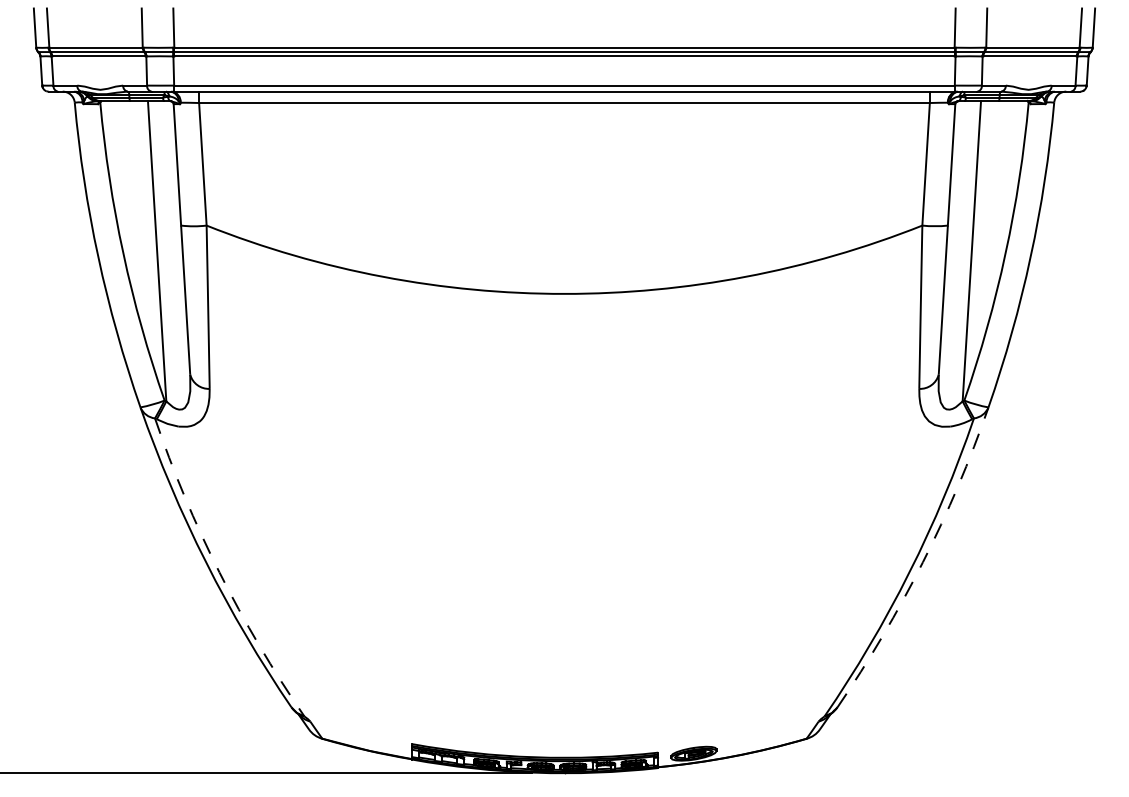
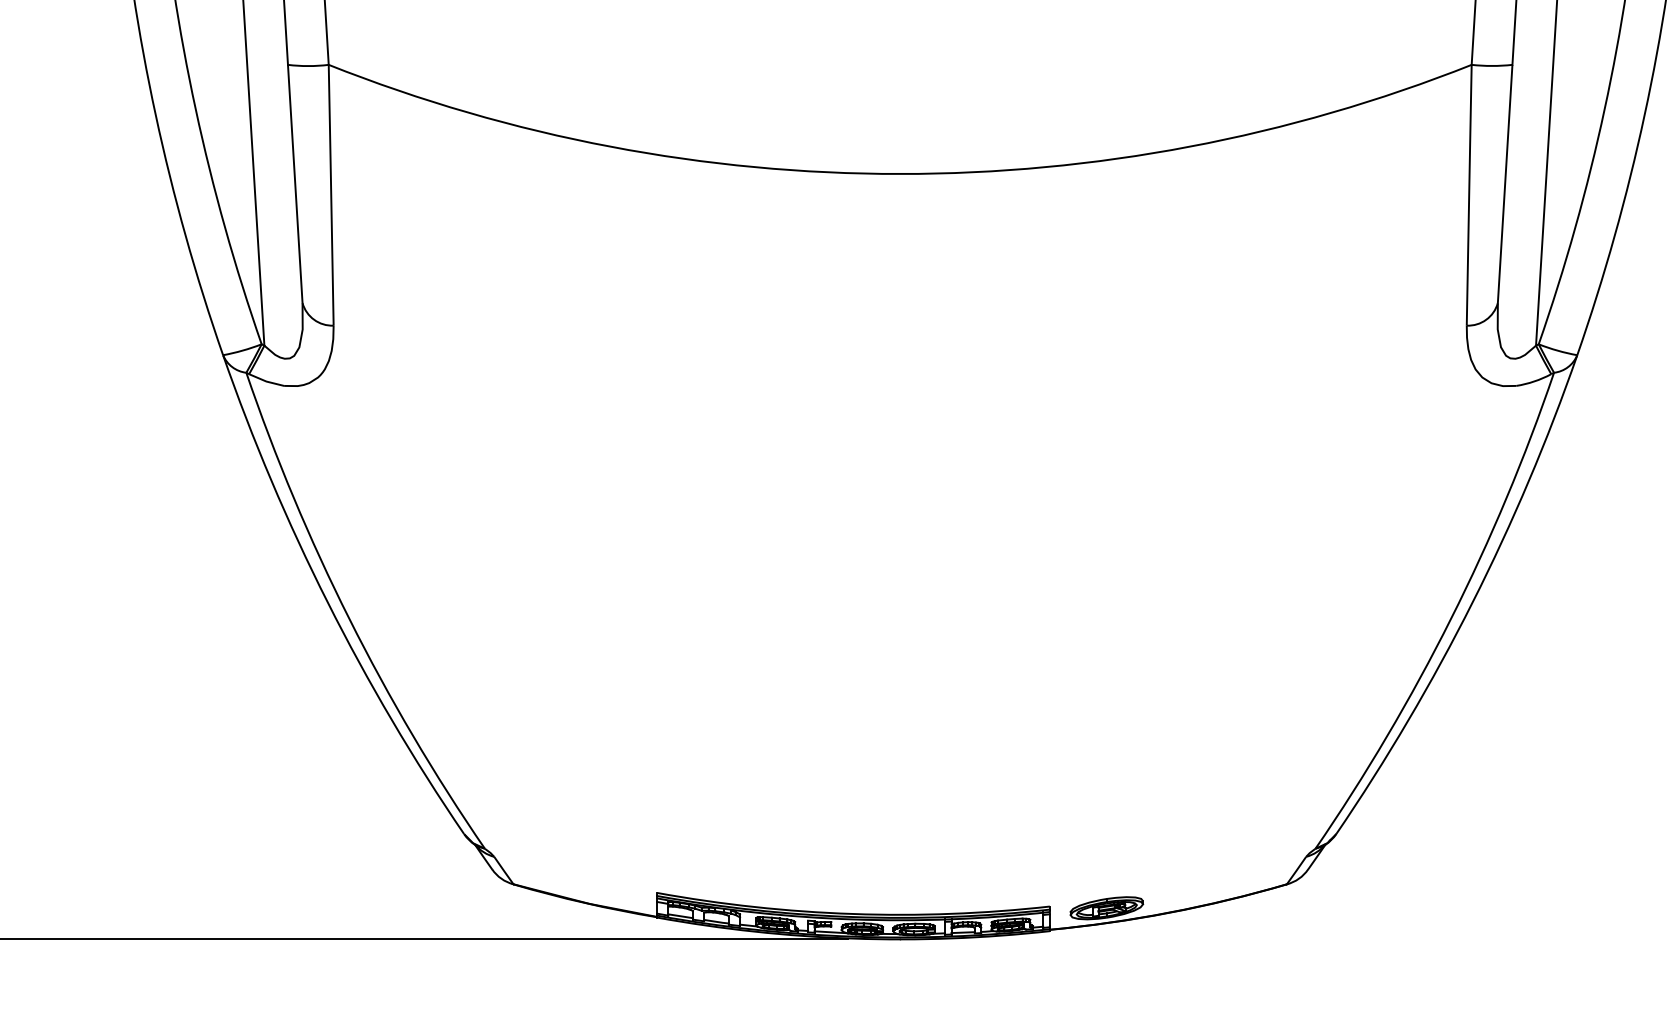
arc: (922, 562) -> (1471, 602), dashed -> solid
arc: (219, 572) -> (349, 618), dashed -> solid

